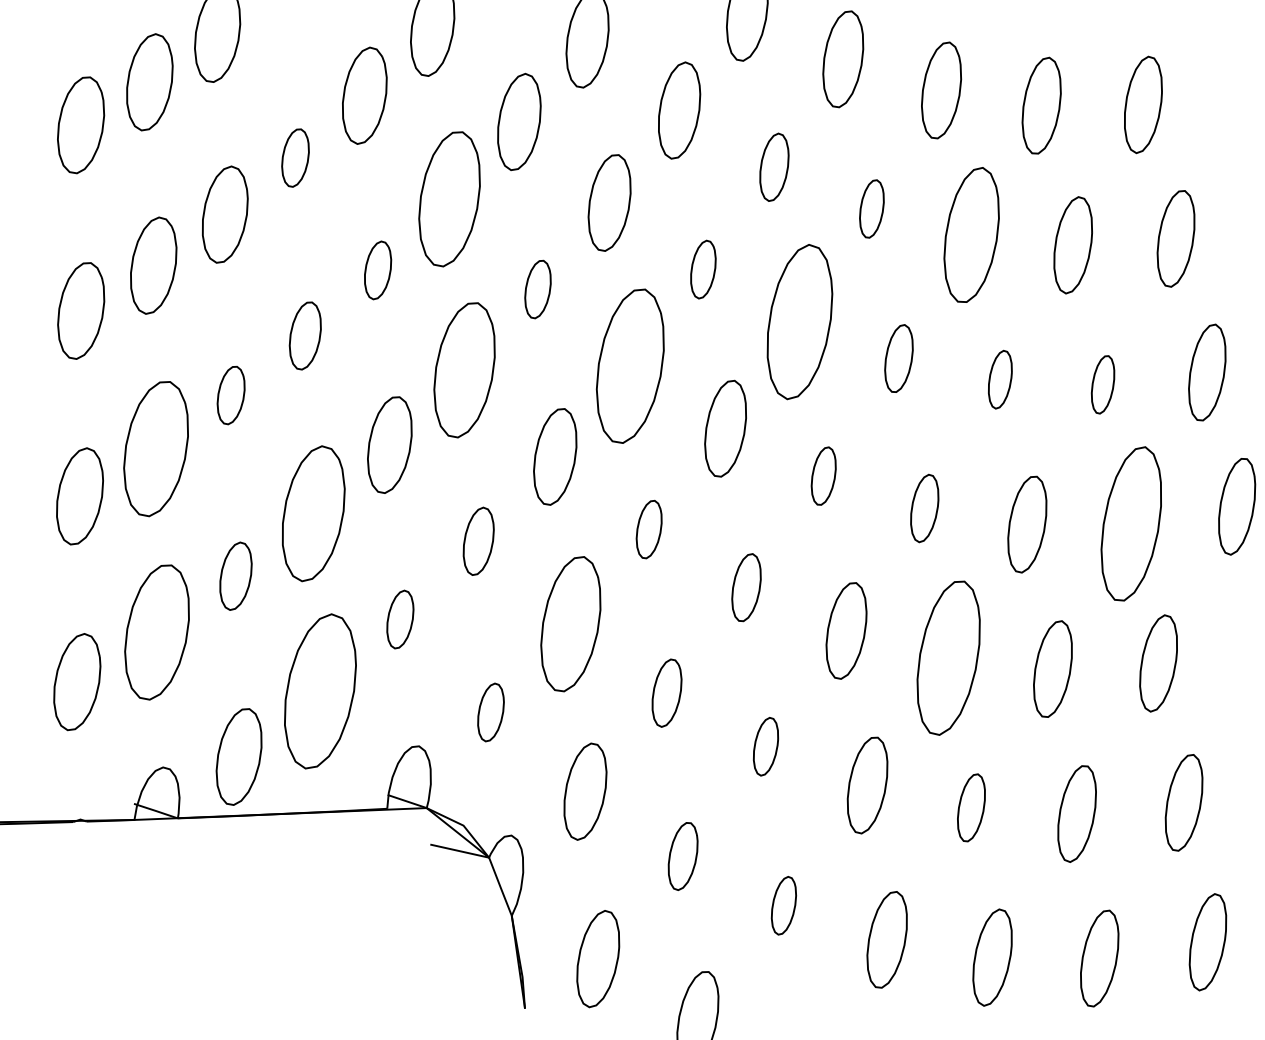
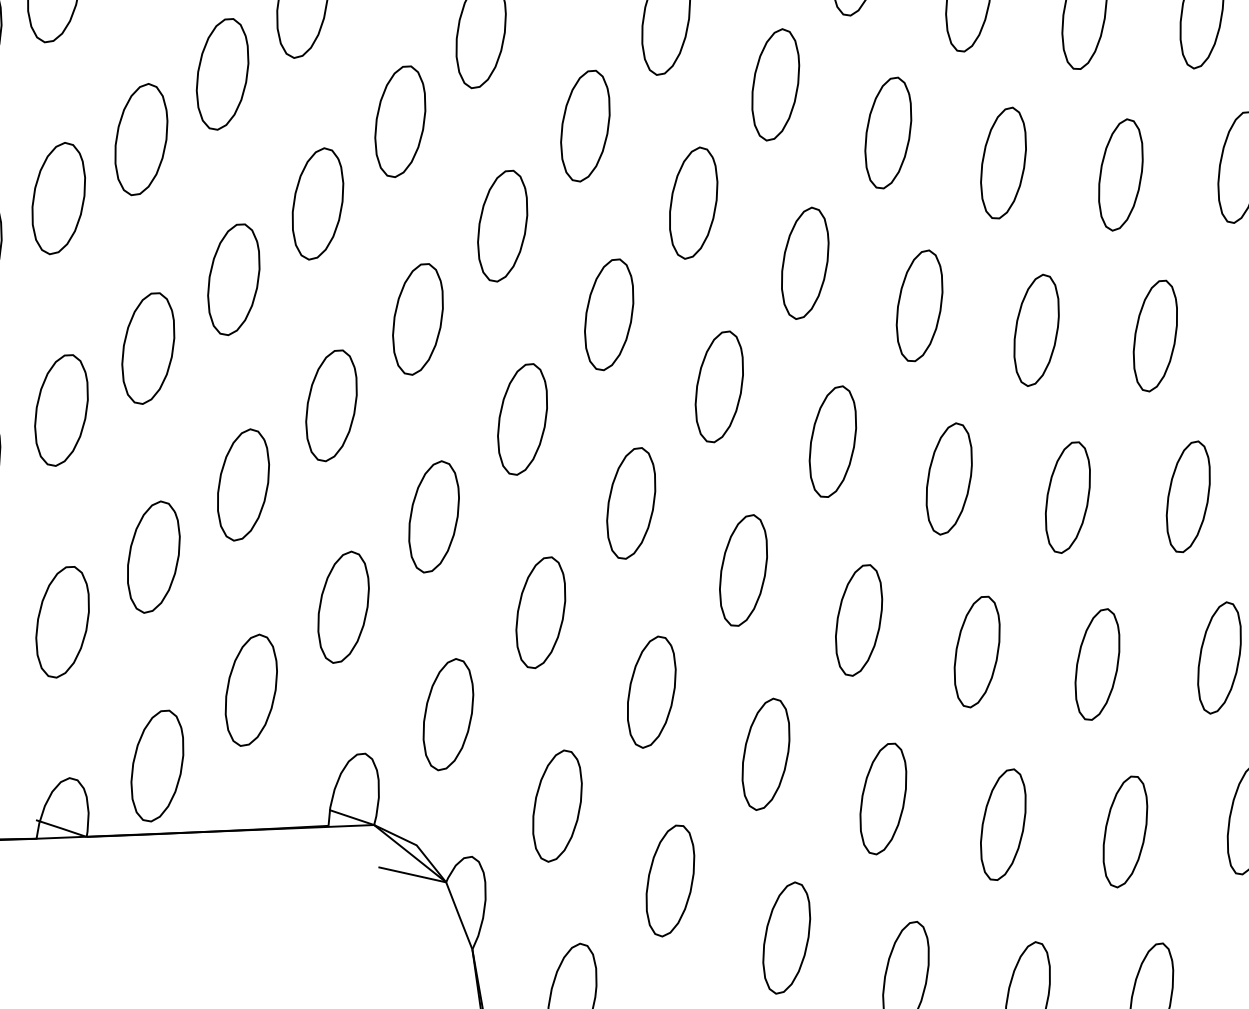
part: (295, 157) -> (222, 73), size x1.67
part: (774, 167) -> (775, 85), size x1.43
part: (448, 198) -> (399, 120), size x0.71
part: (871, 208) -> (887, 132), size x1.67
part: (971, 234) -> (1003, 162), size x0.71
part: (703, 269) -> (693, 202), size x1.67
part: (377, 270) -> (317, 204), size x1.67
part: (537, 289) -> (502, 226), size x1.67
part: (799, 321) -> (804, 262), size x0.62
part: (305, 335) -> (234, 279), size x1.43
part: (898, 358) -> (919, 305), size x1.43
part: (629, 366) -> (608, 314), size x0.62
part: (464, 370) -> (417, 319), size x0.71
part: (1000, 379) -> (1036, 329), size x1.67
part: (1102, 384) -> (1154, 335), size x1.67
part: (230, 395) -> (147, 348), size x1.67
part: (155, 449) -> (60, 410), size x0.71
part: (823, 475) -> (832, 440), size x1.67
part: (924, 508) -> (949, 478), size x1.43
part: (313, 513) -> (243, 484), size x0.71
part: (1131, 523) -> (1188, 496), size x0.62
part: (648, 529) -> (630, 503), size x1.67
part: (478, 541) -> (433, 517), size x1.43
part: (235, 576) -> (153, 557), size x1.43
part: (746, 587) -> (743, 570), size x1.43
part: (400, 619) -> (343, 607), size x1.67
part: (571, 624) -> (541, 612), size x0.71
part: (156, 632) -> (61, 622), size x0.71
part: (948, 658) -> (976, 652), size x0.62
part: (320, 691) -> (251, 690), size x0.62
part: (666, 693) -> (651, 692), size x1.43
part: (490, 712) -> (447, 714), size x1.67
part: (765, 746) -> (765, 753), size x1.67
part: (971, 807) -> (1003, 824), size x1.43
part: (682, 856) -> (669, 880), size x1.43
part: (783, 905) -> (786, 937), size x1.67

